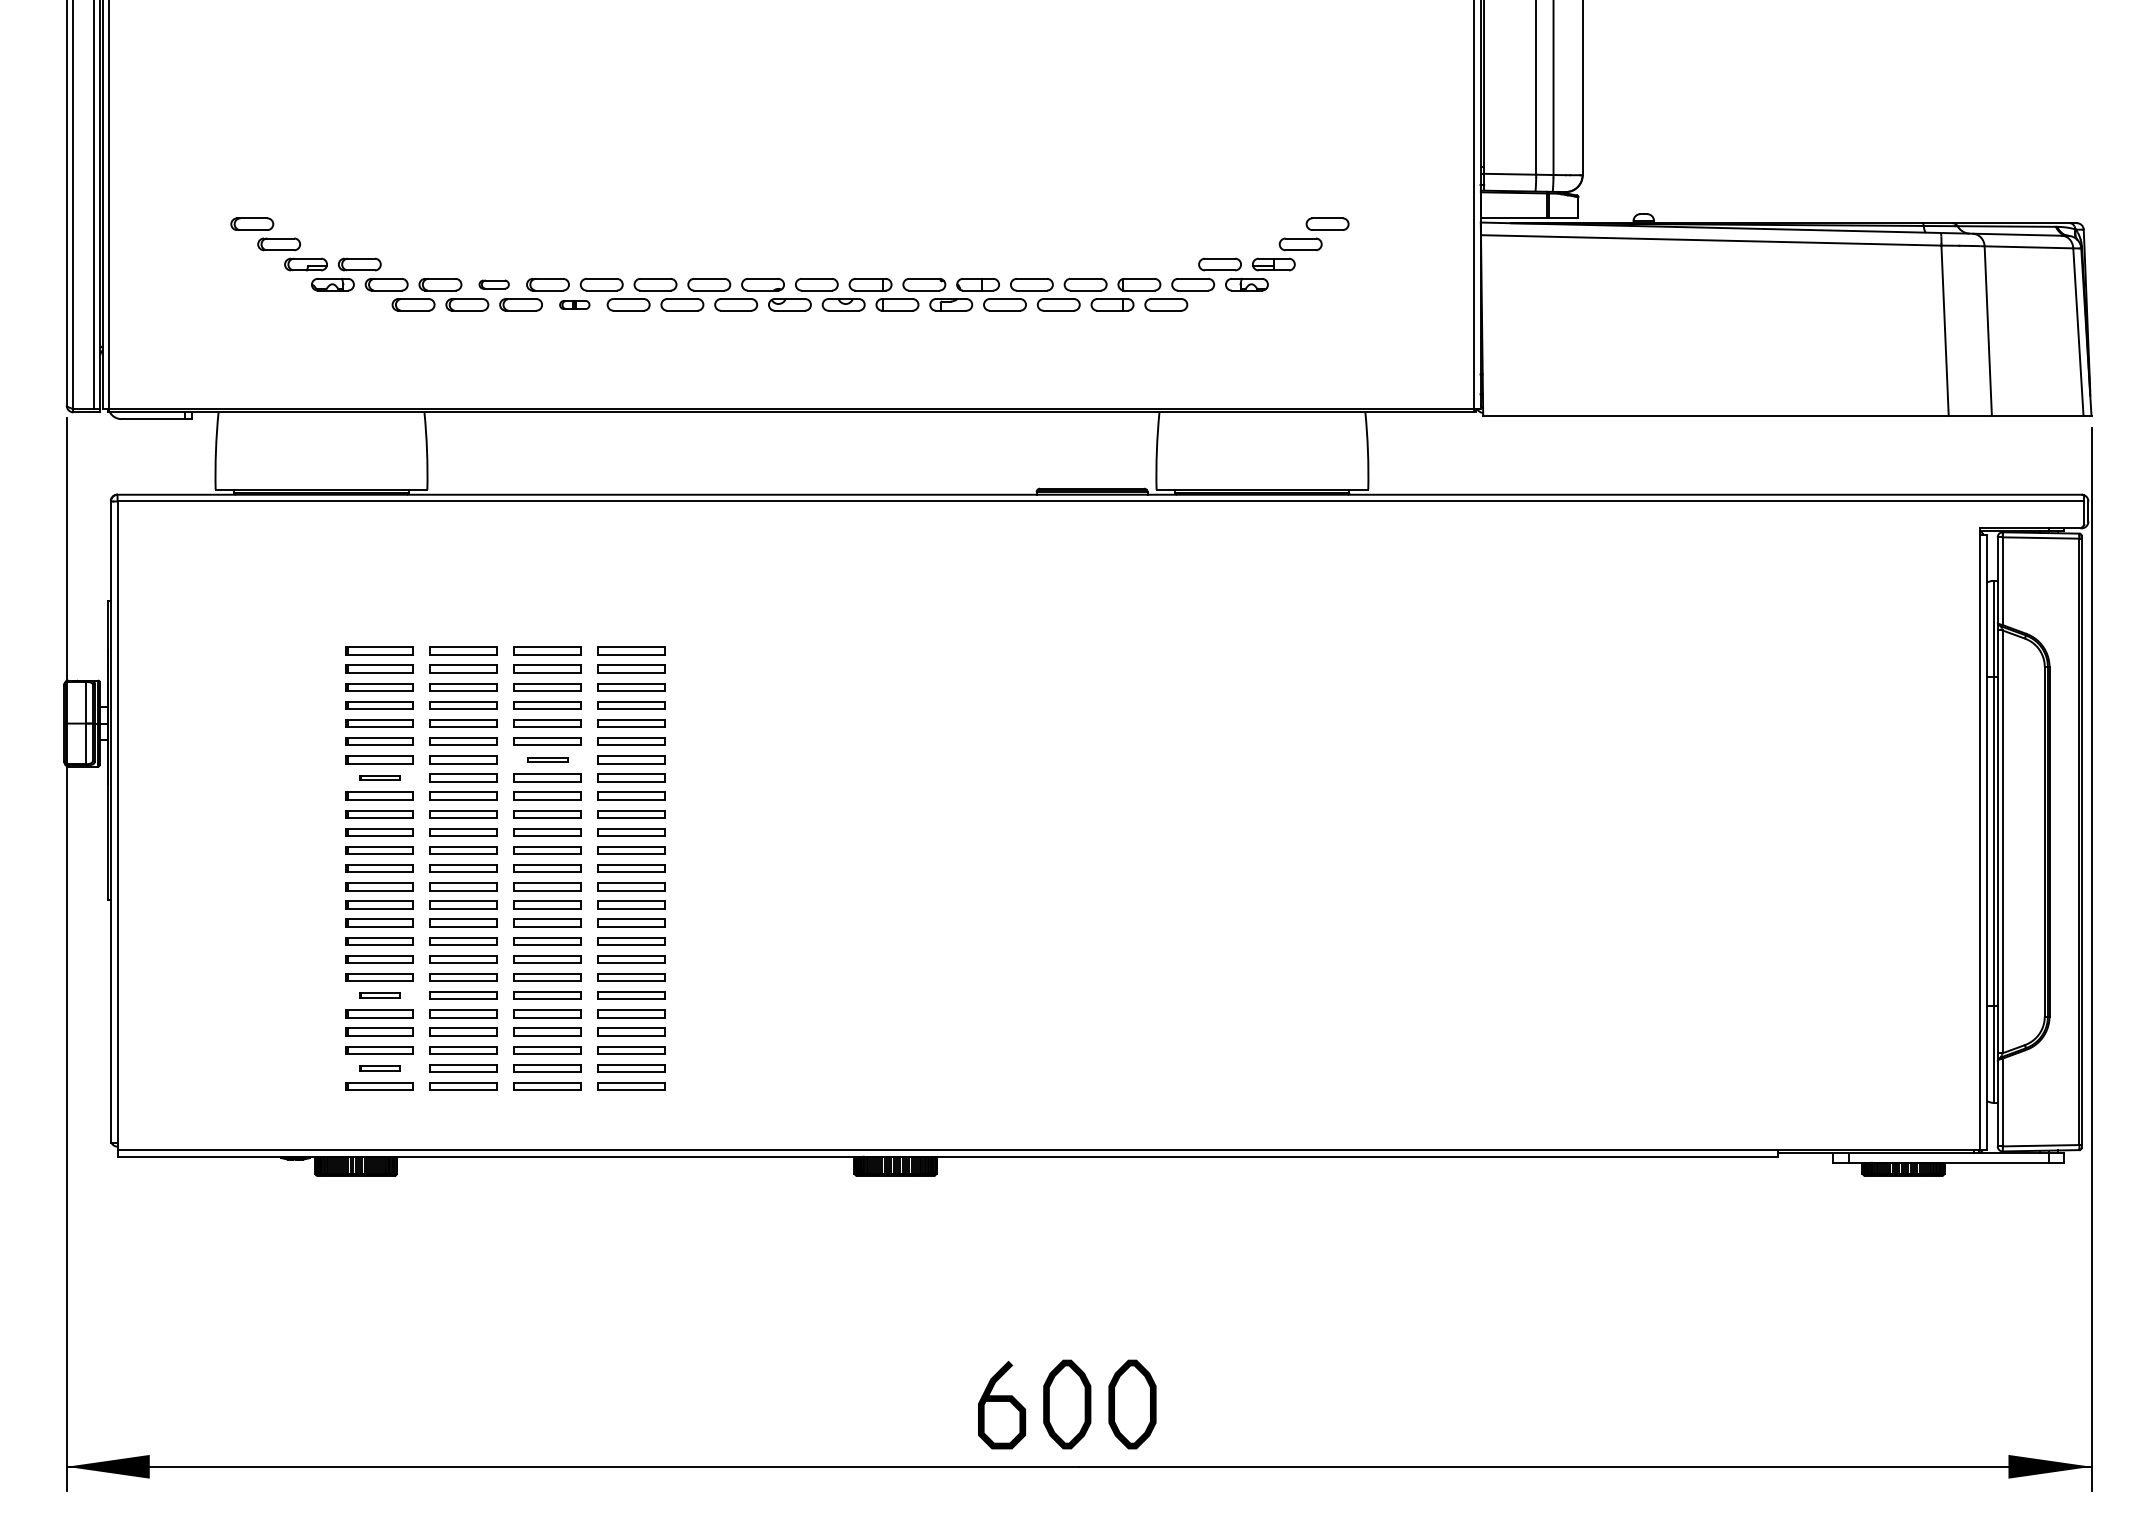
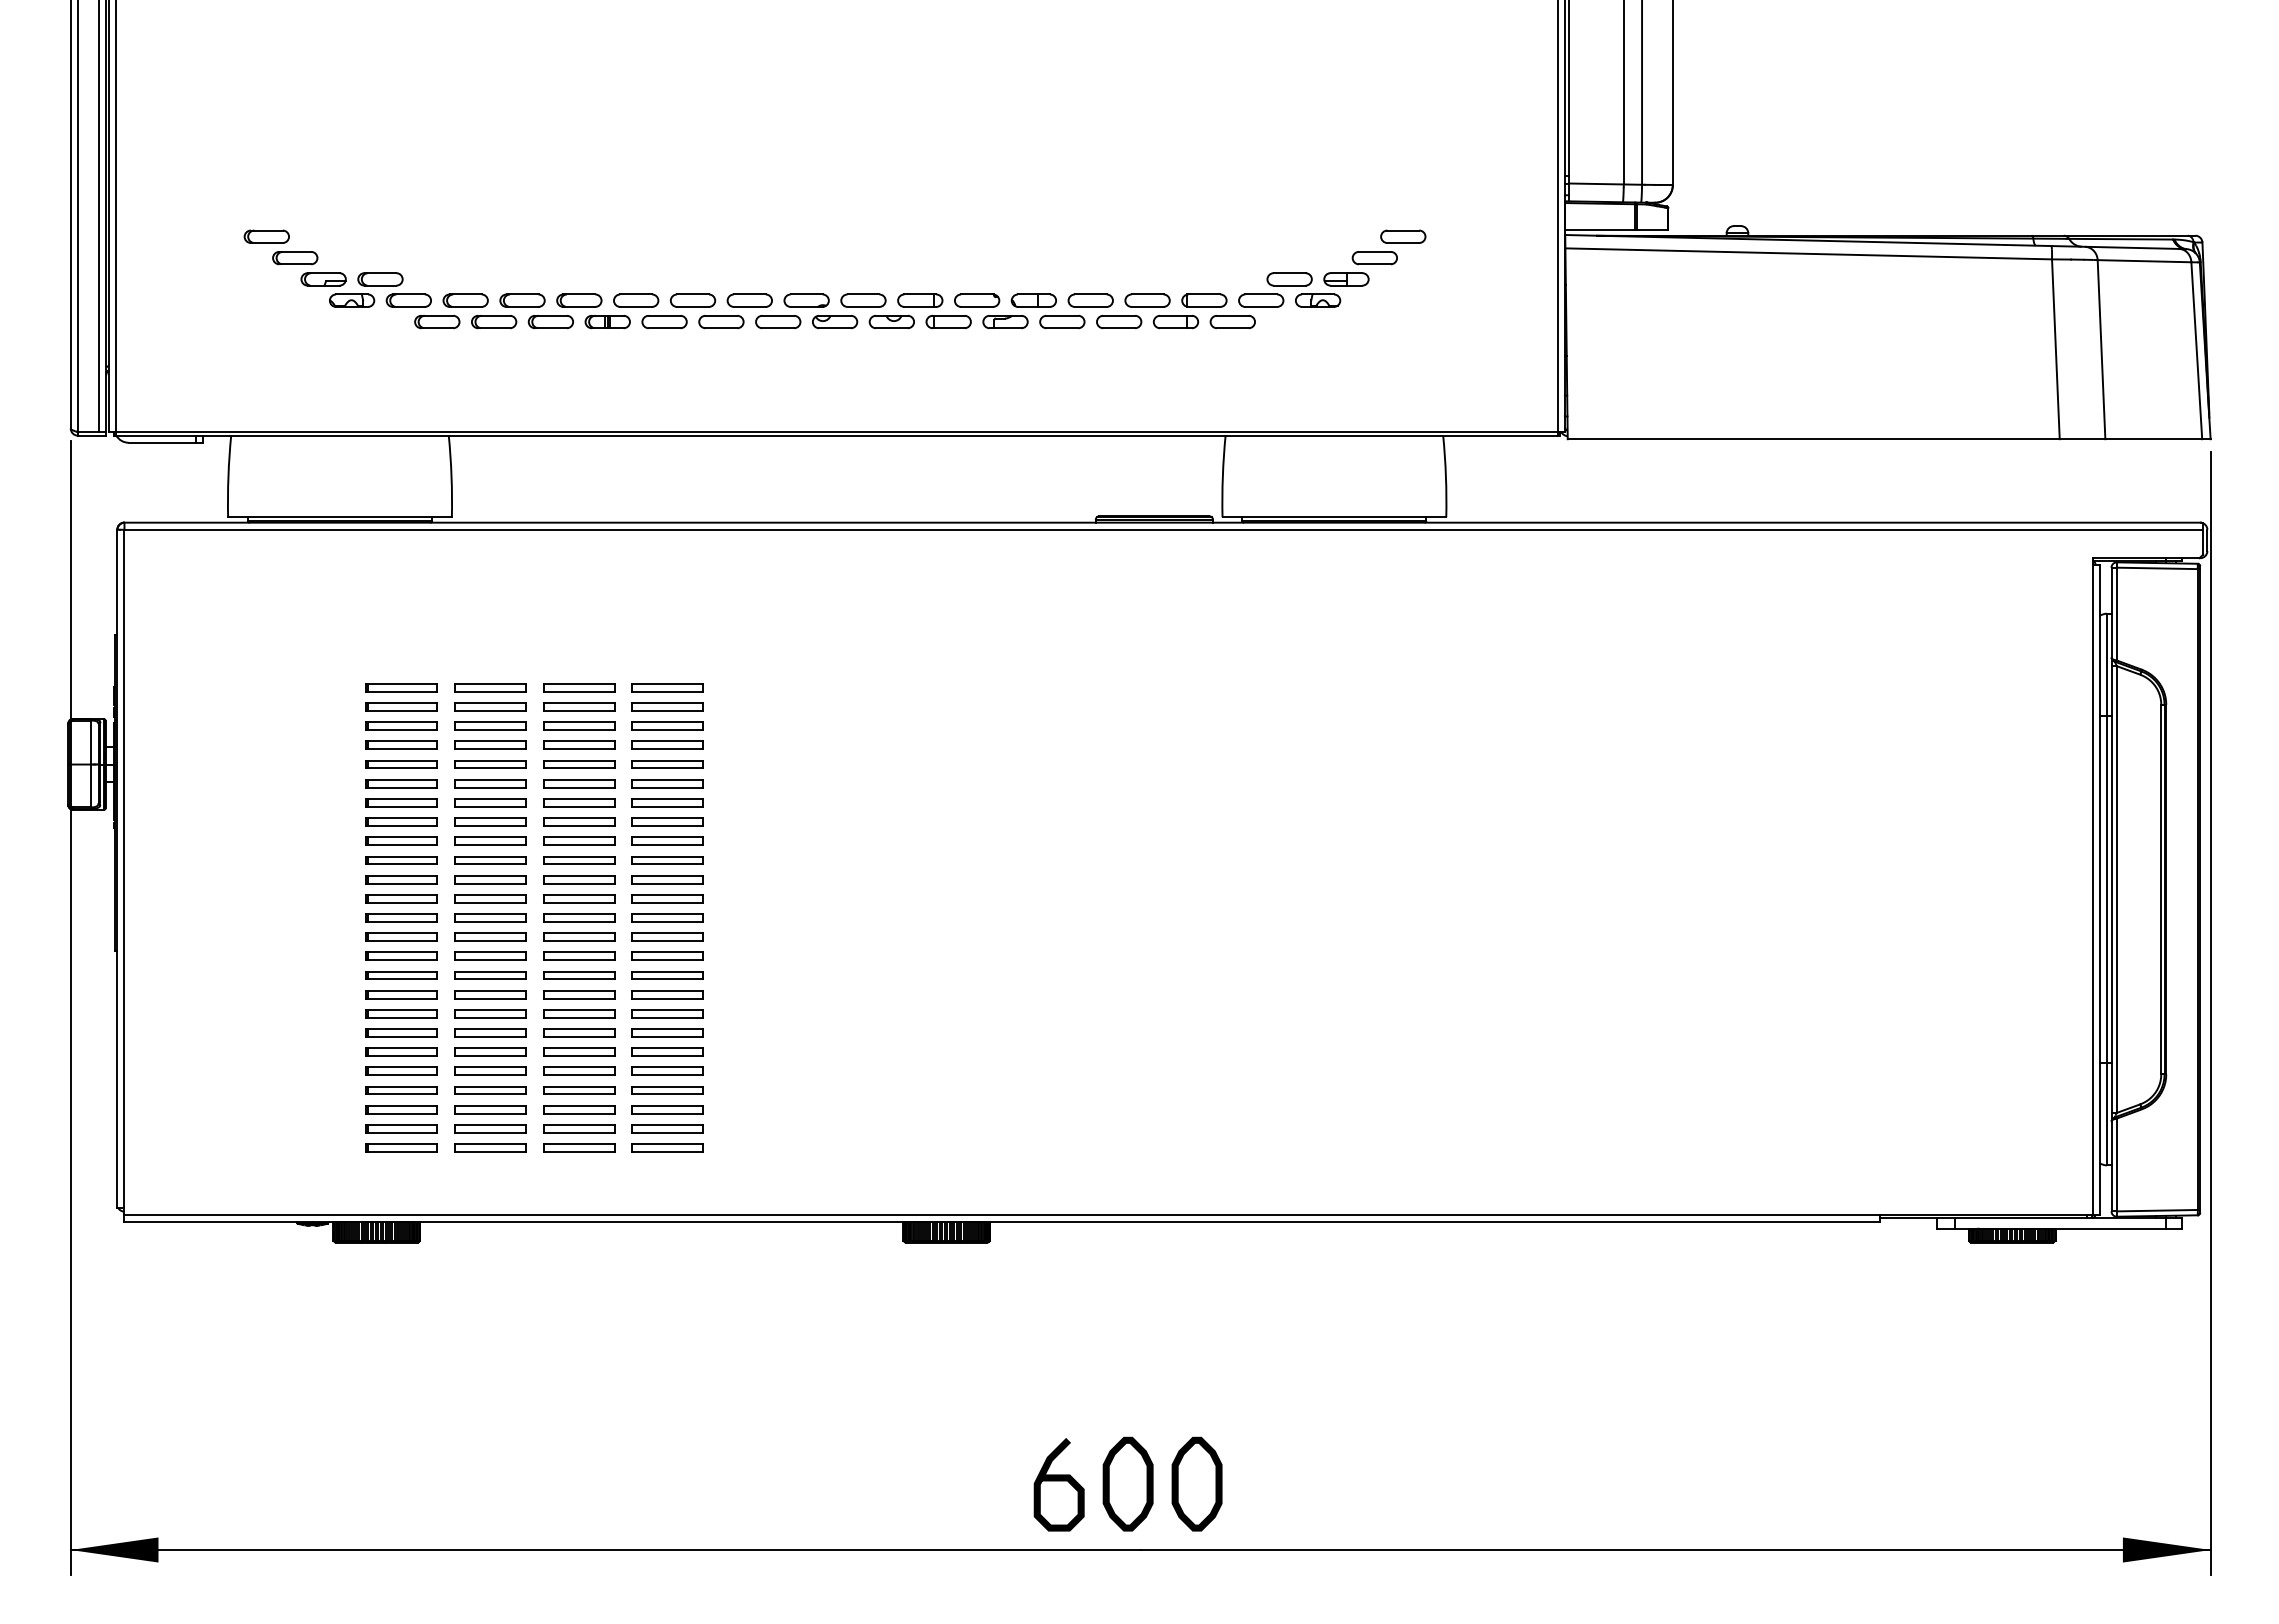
part: (494, 284) -> (522, 300), size x1.43
part: (574, 305) -> (607, 322), size x1.43
part: (548, 759) -> (579, 802), size x1.67
part: (379, 777) -> (401, 821), size x1.67
part: (379, 995) -> (401, 1051), size x1.67
part: (379, 1067) -> (401, 1128), size x1.67

